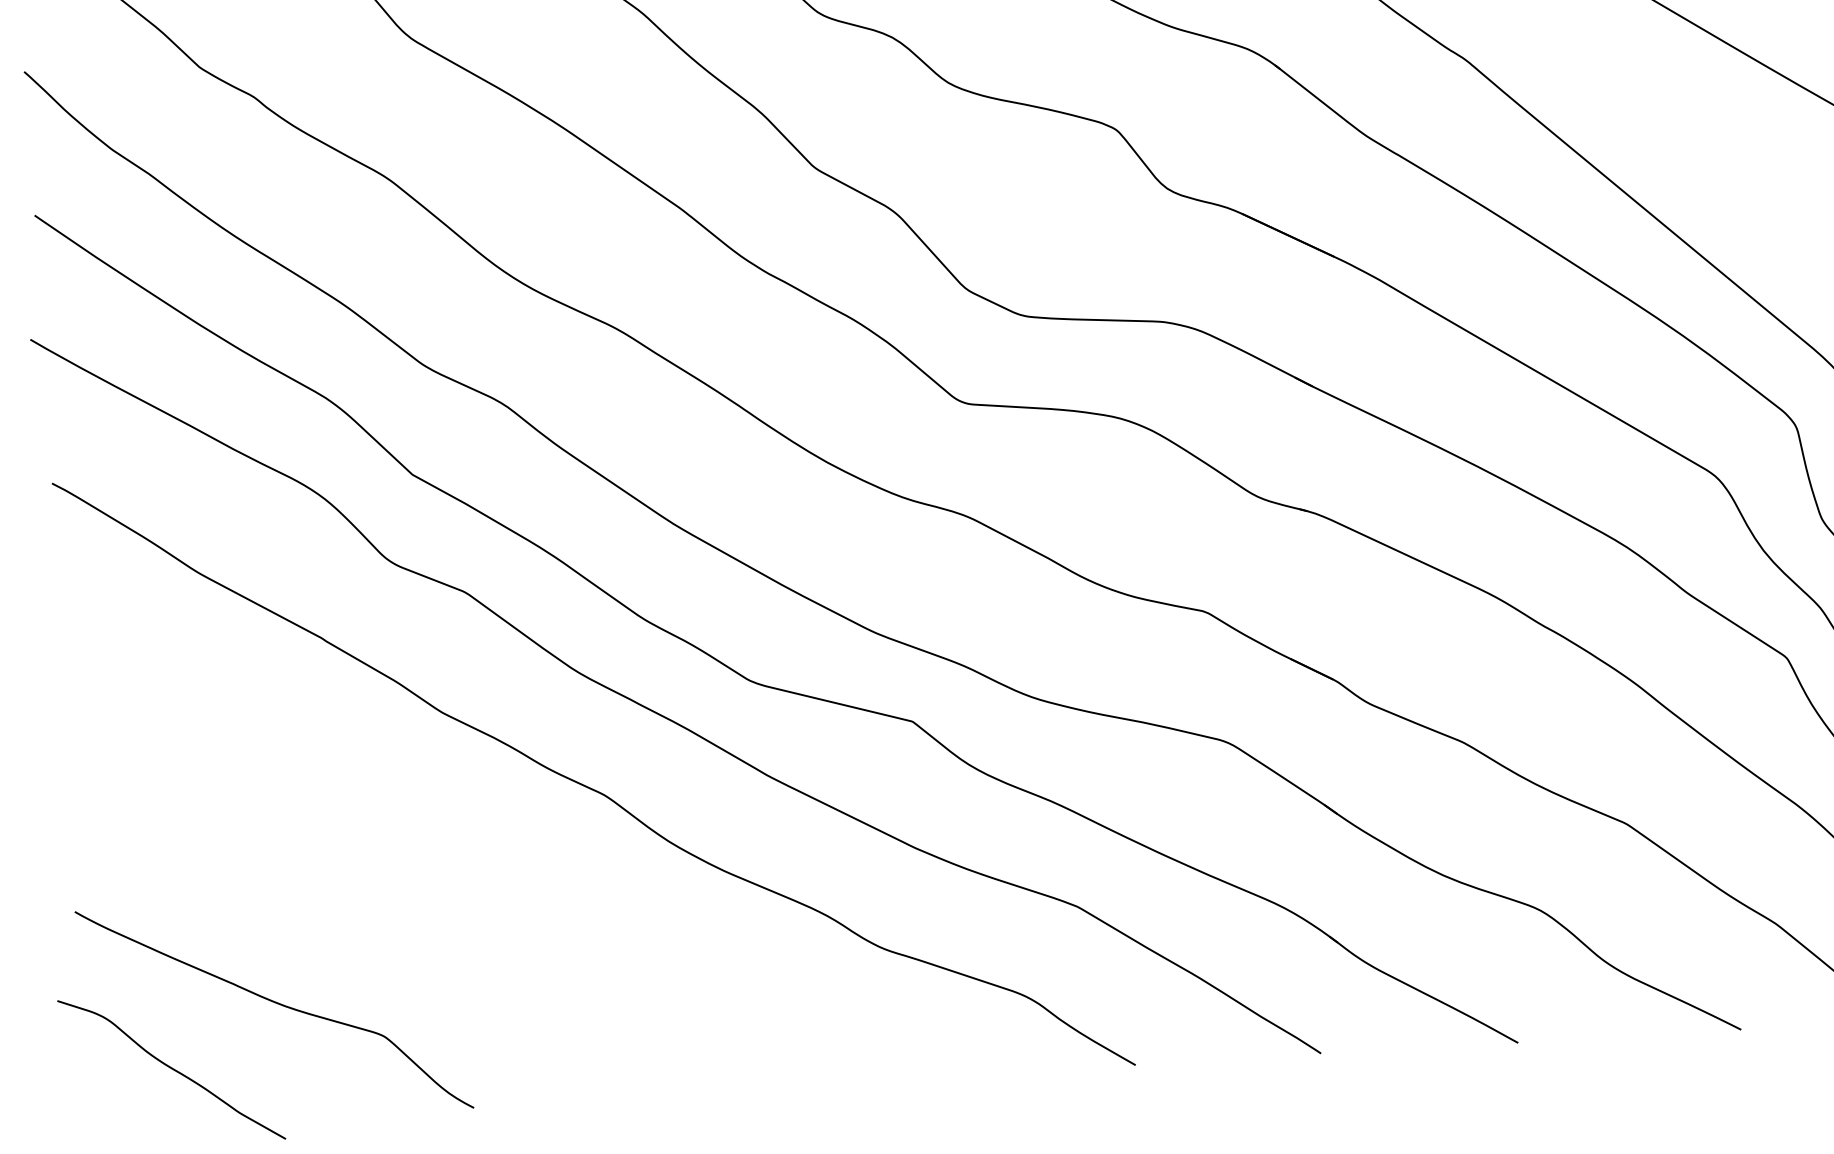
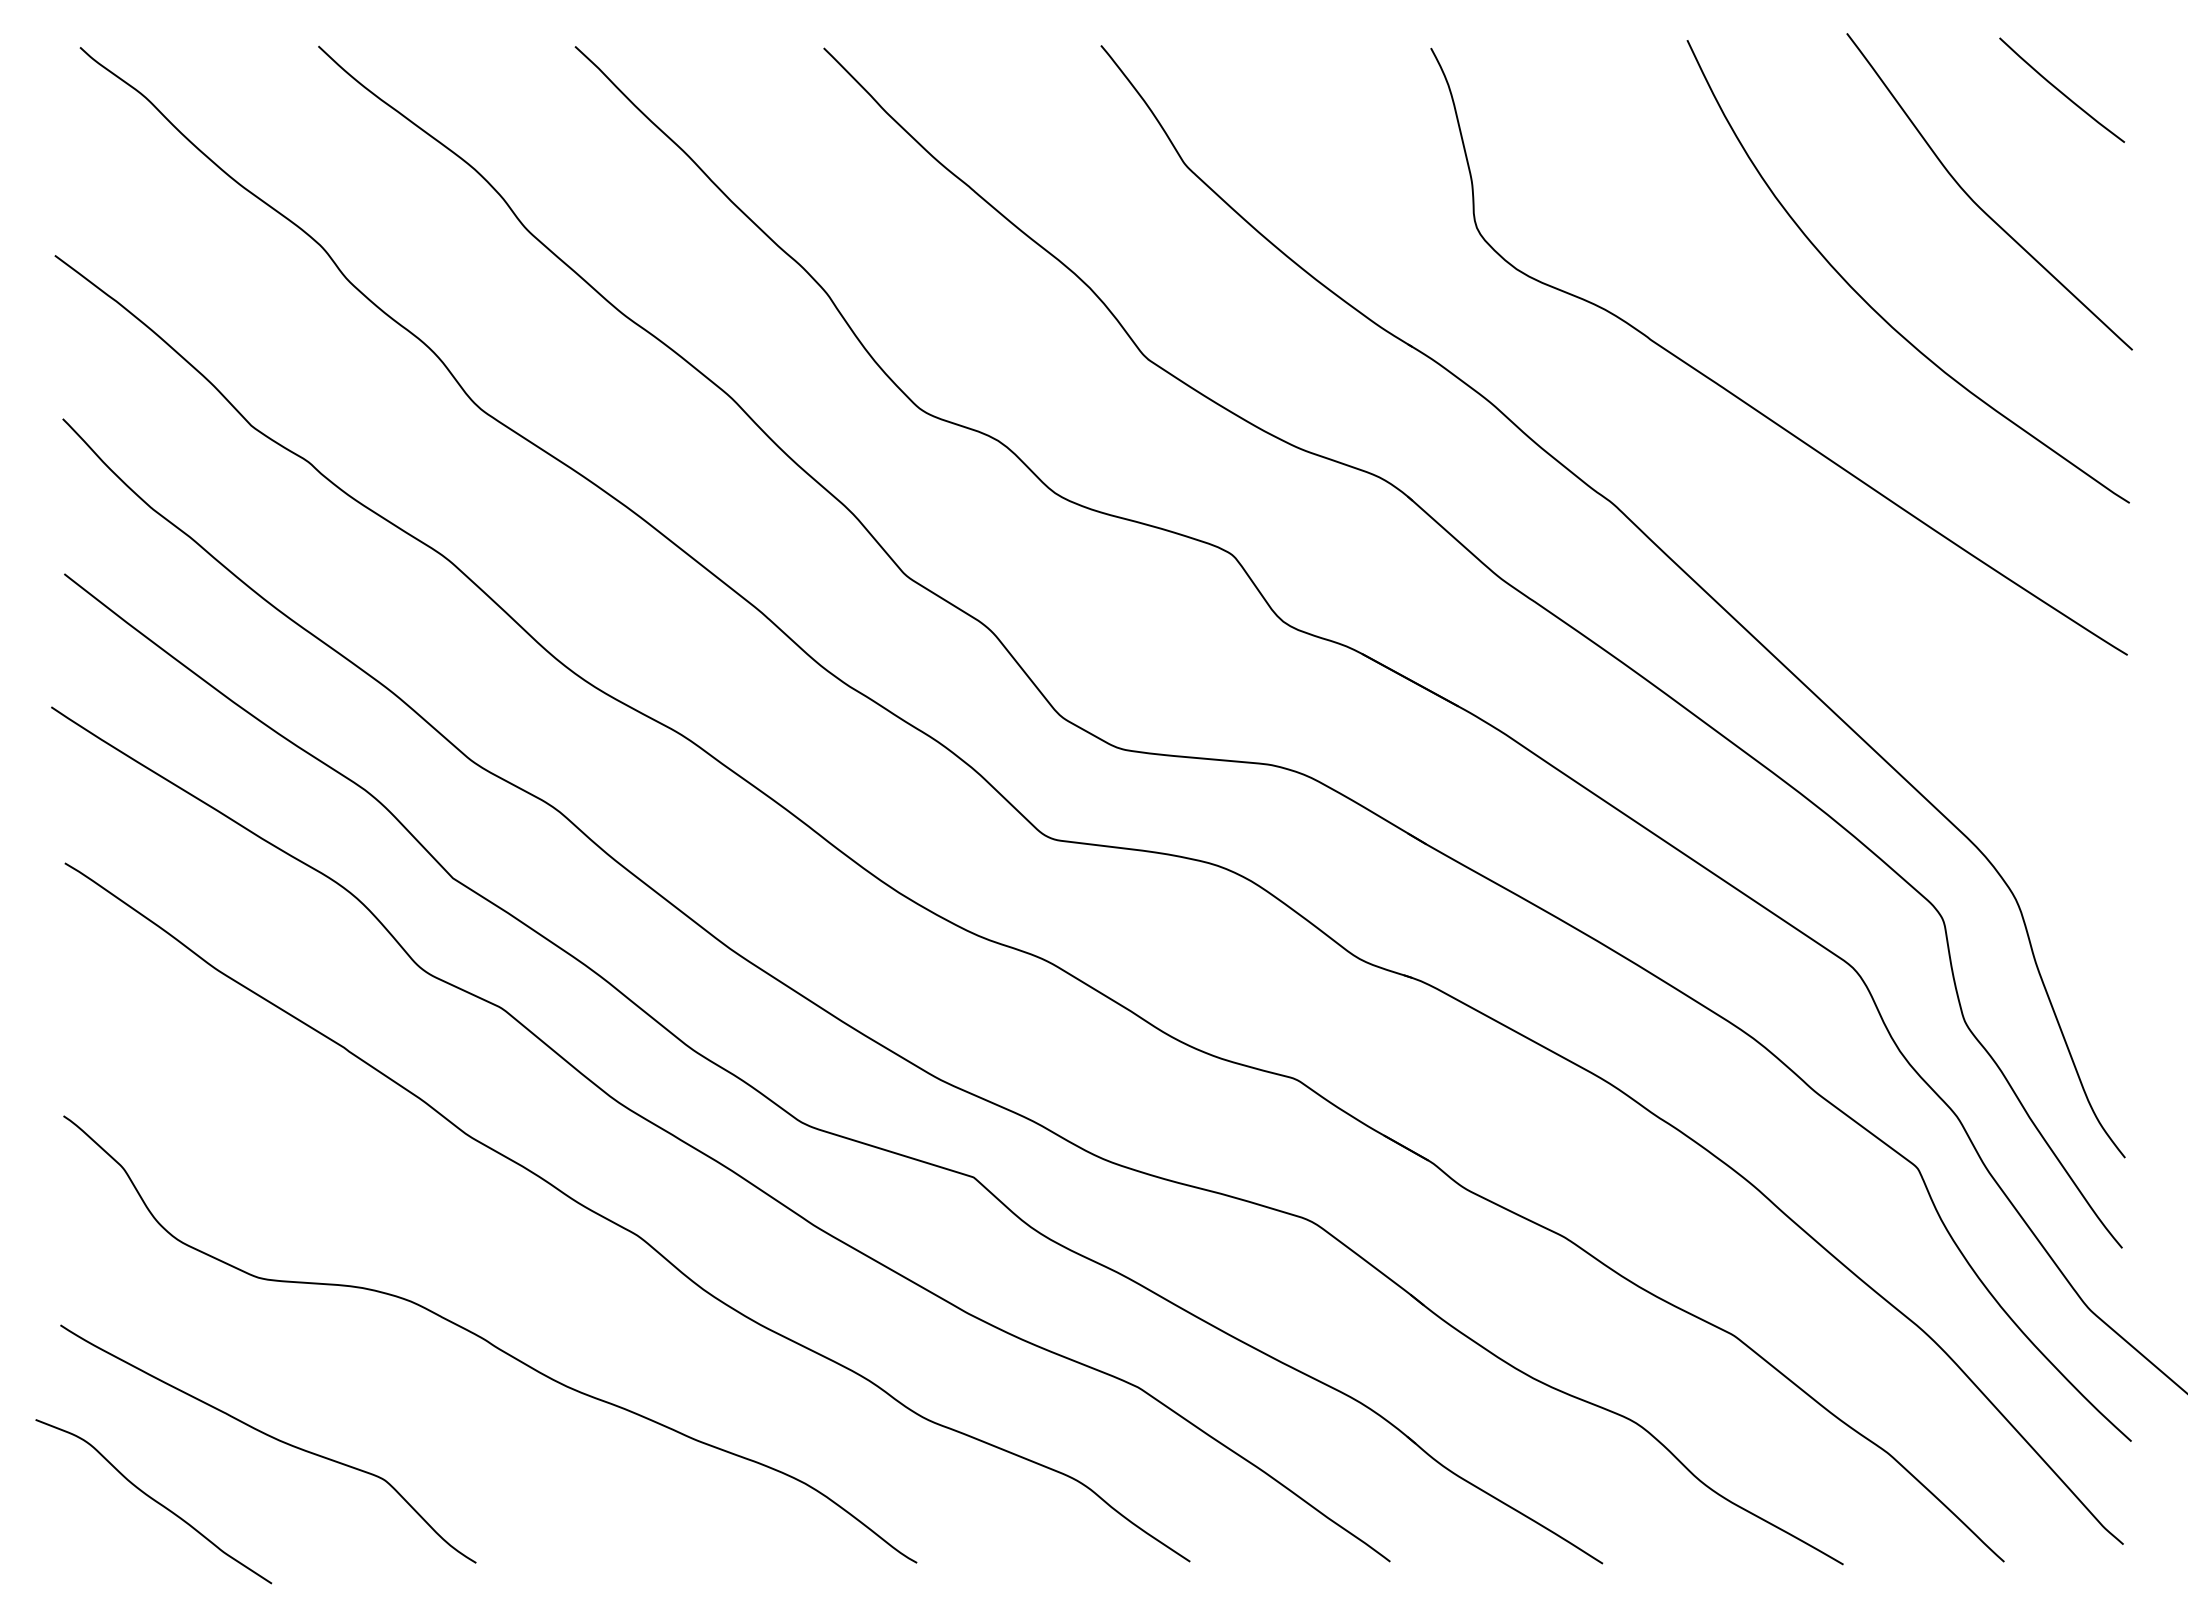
curve: (473, 901) -> (489, 1341), added

